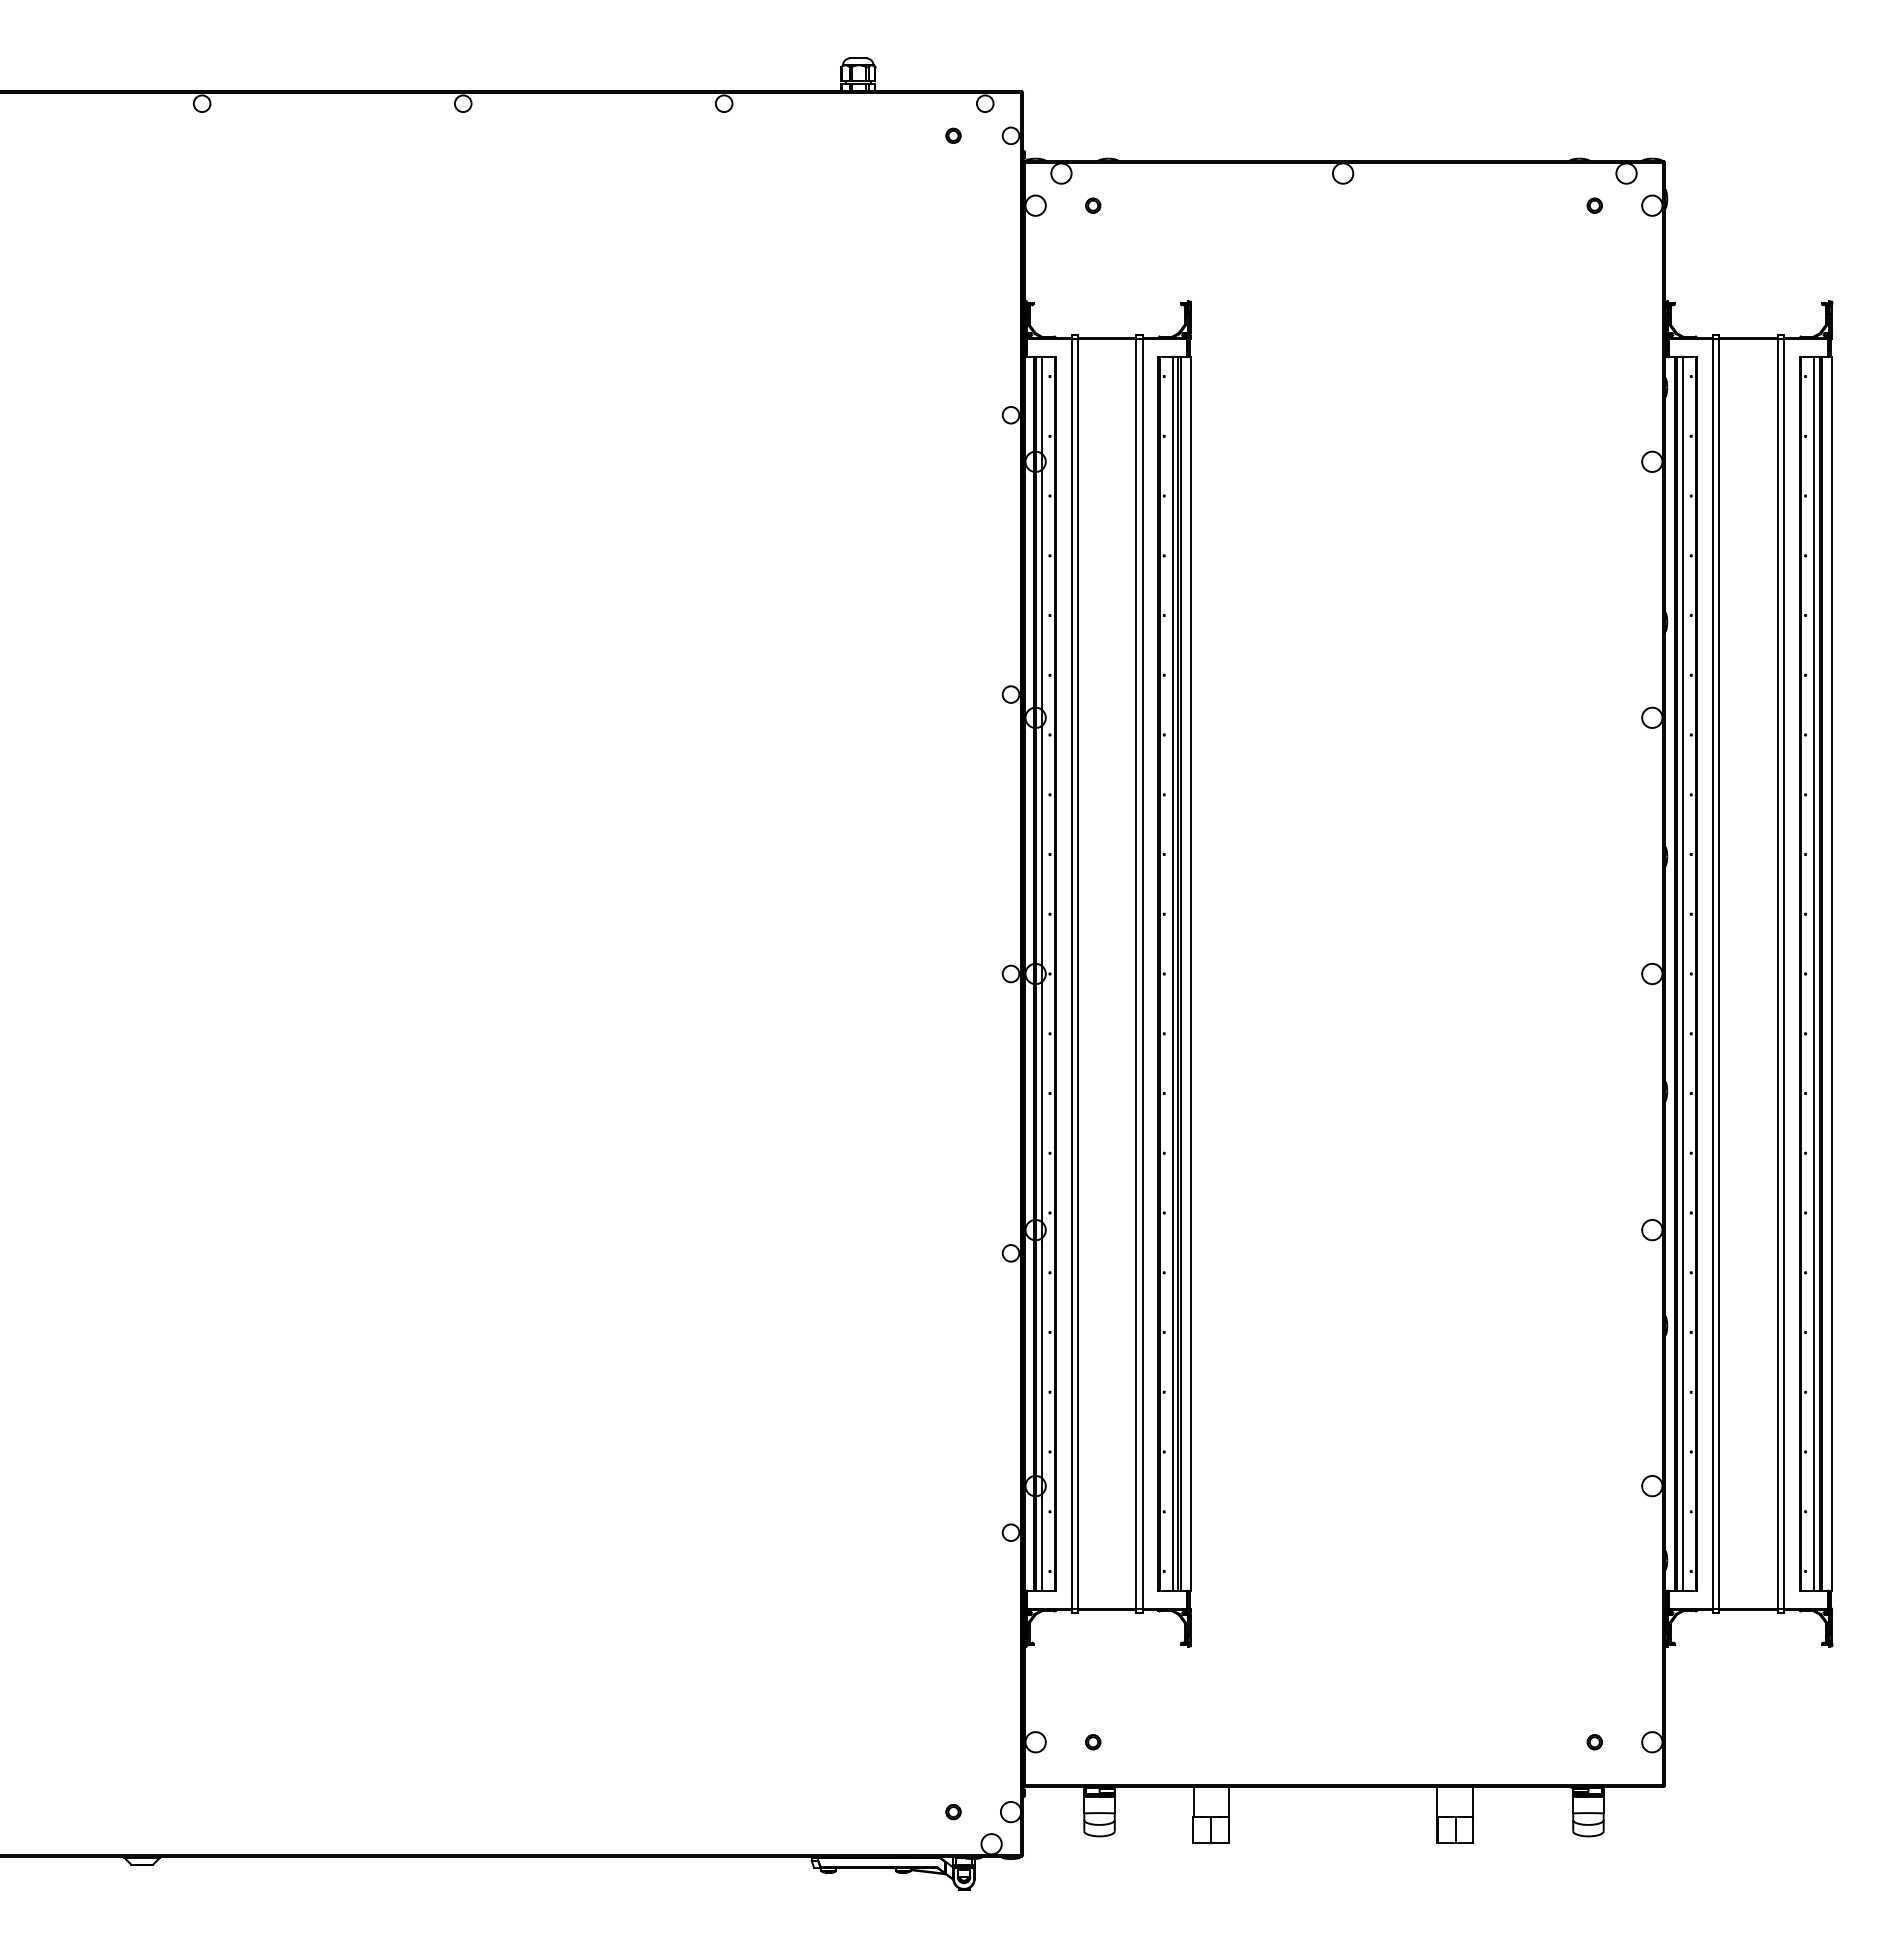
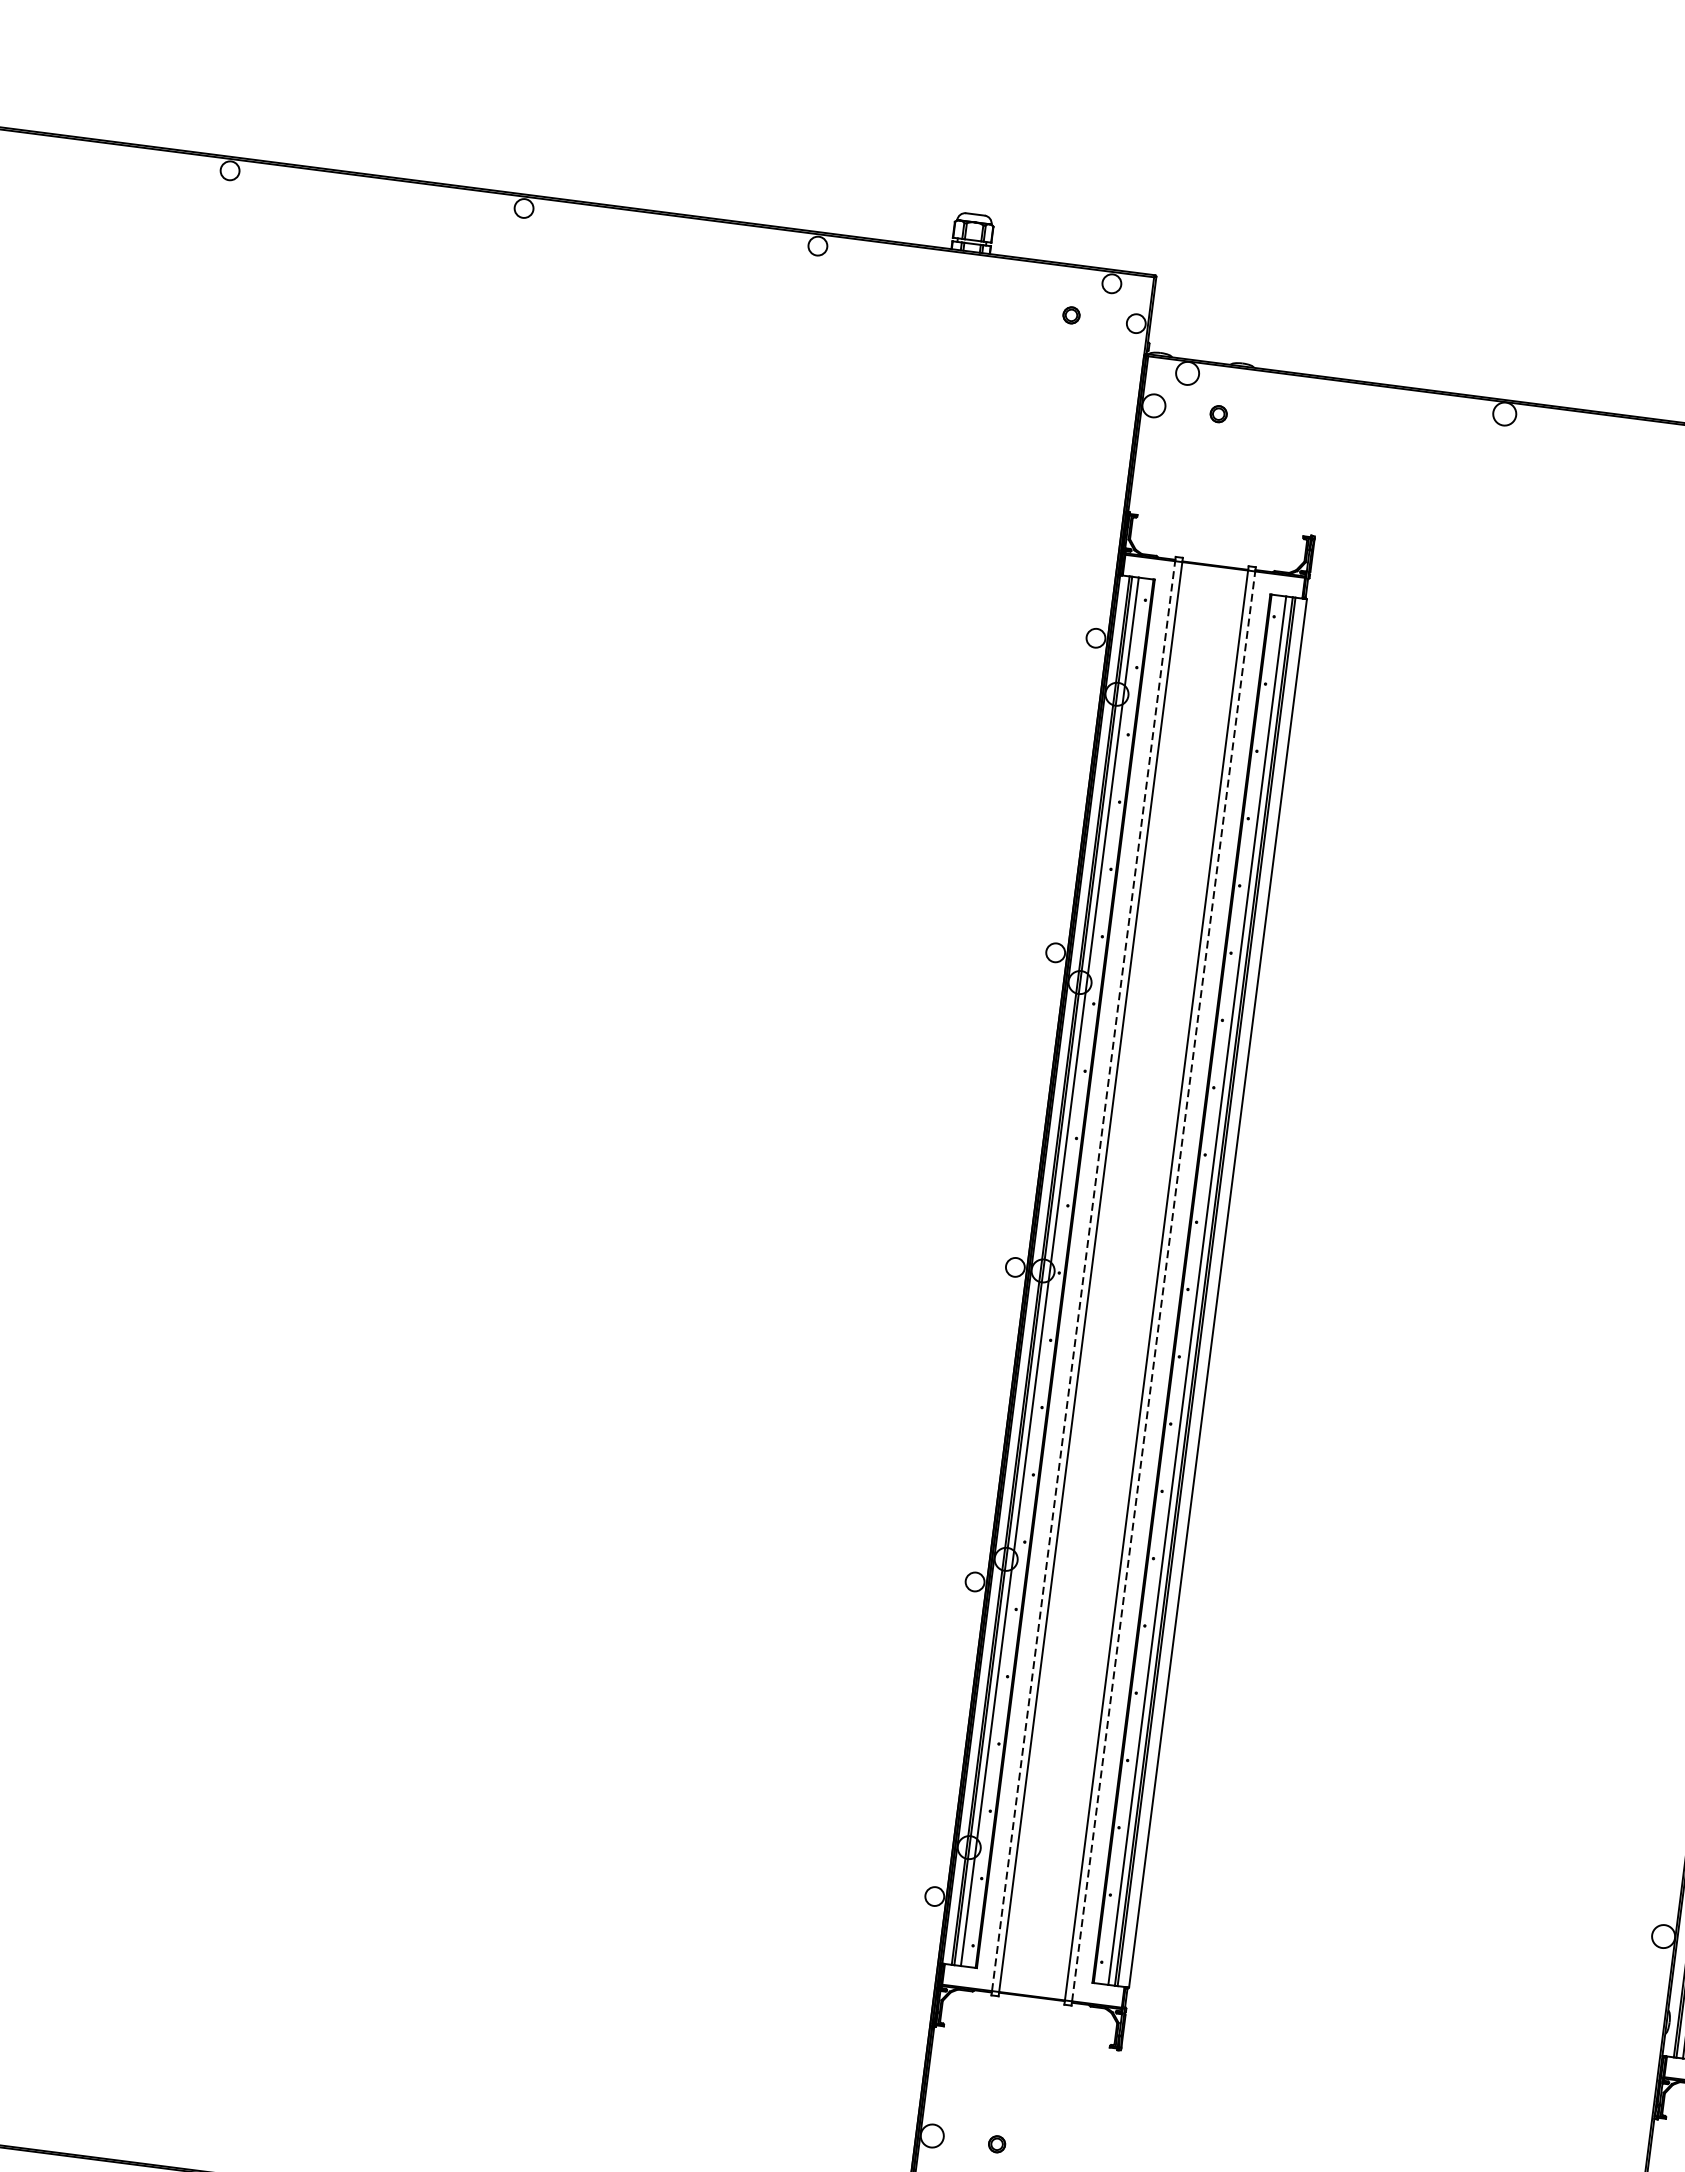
line: (1071, 973) -> (1083, 1275), solid -> dashed
line: (1142, 973) -> (1163, 1285), solid -> dashed

